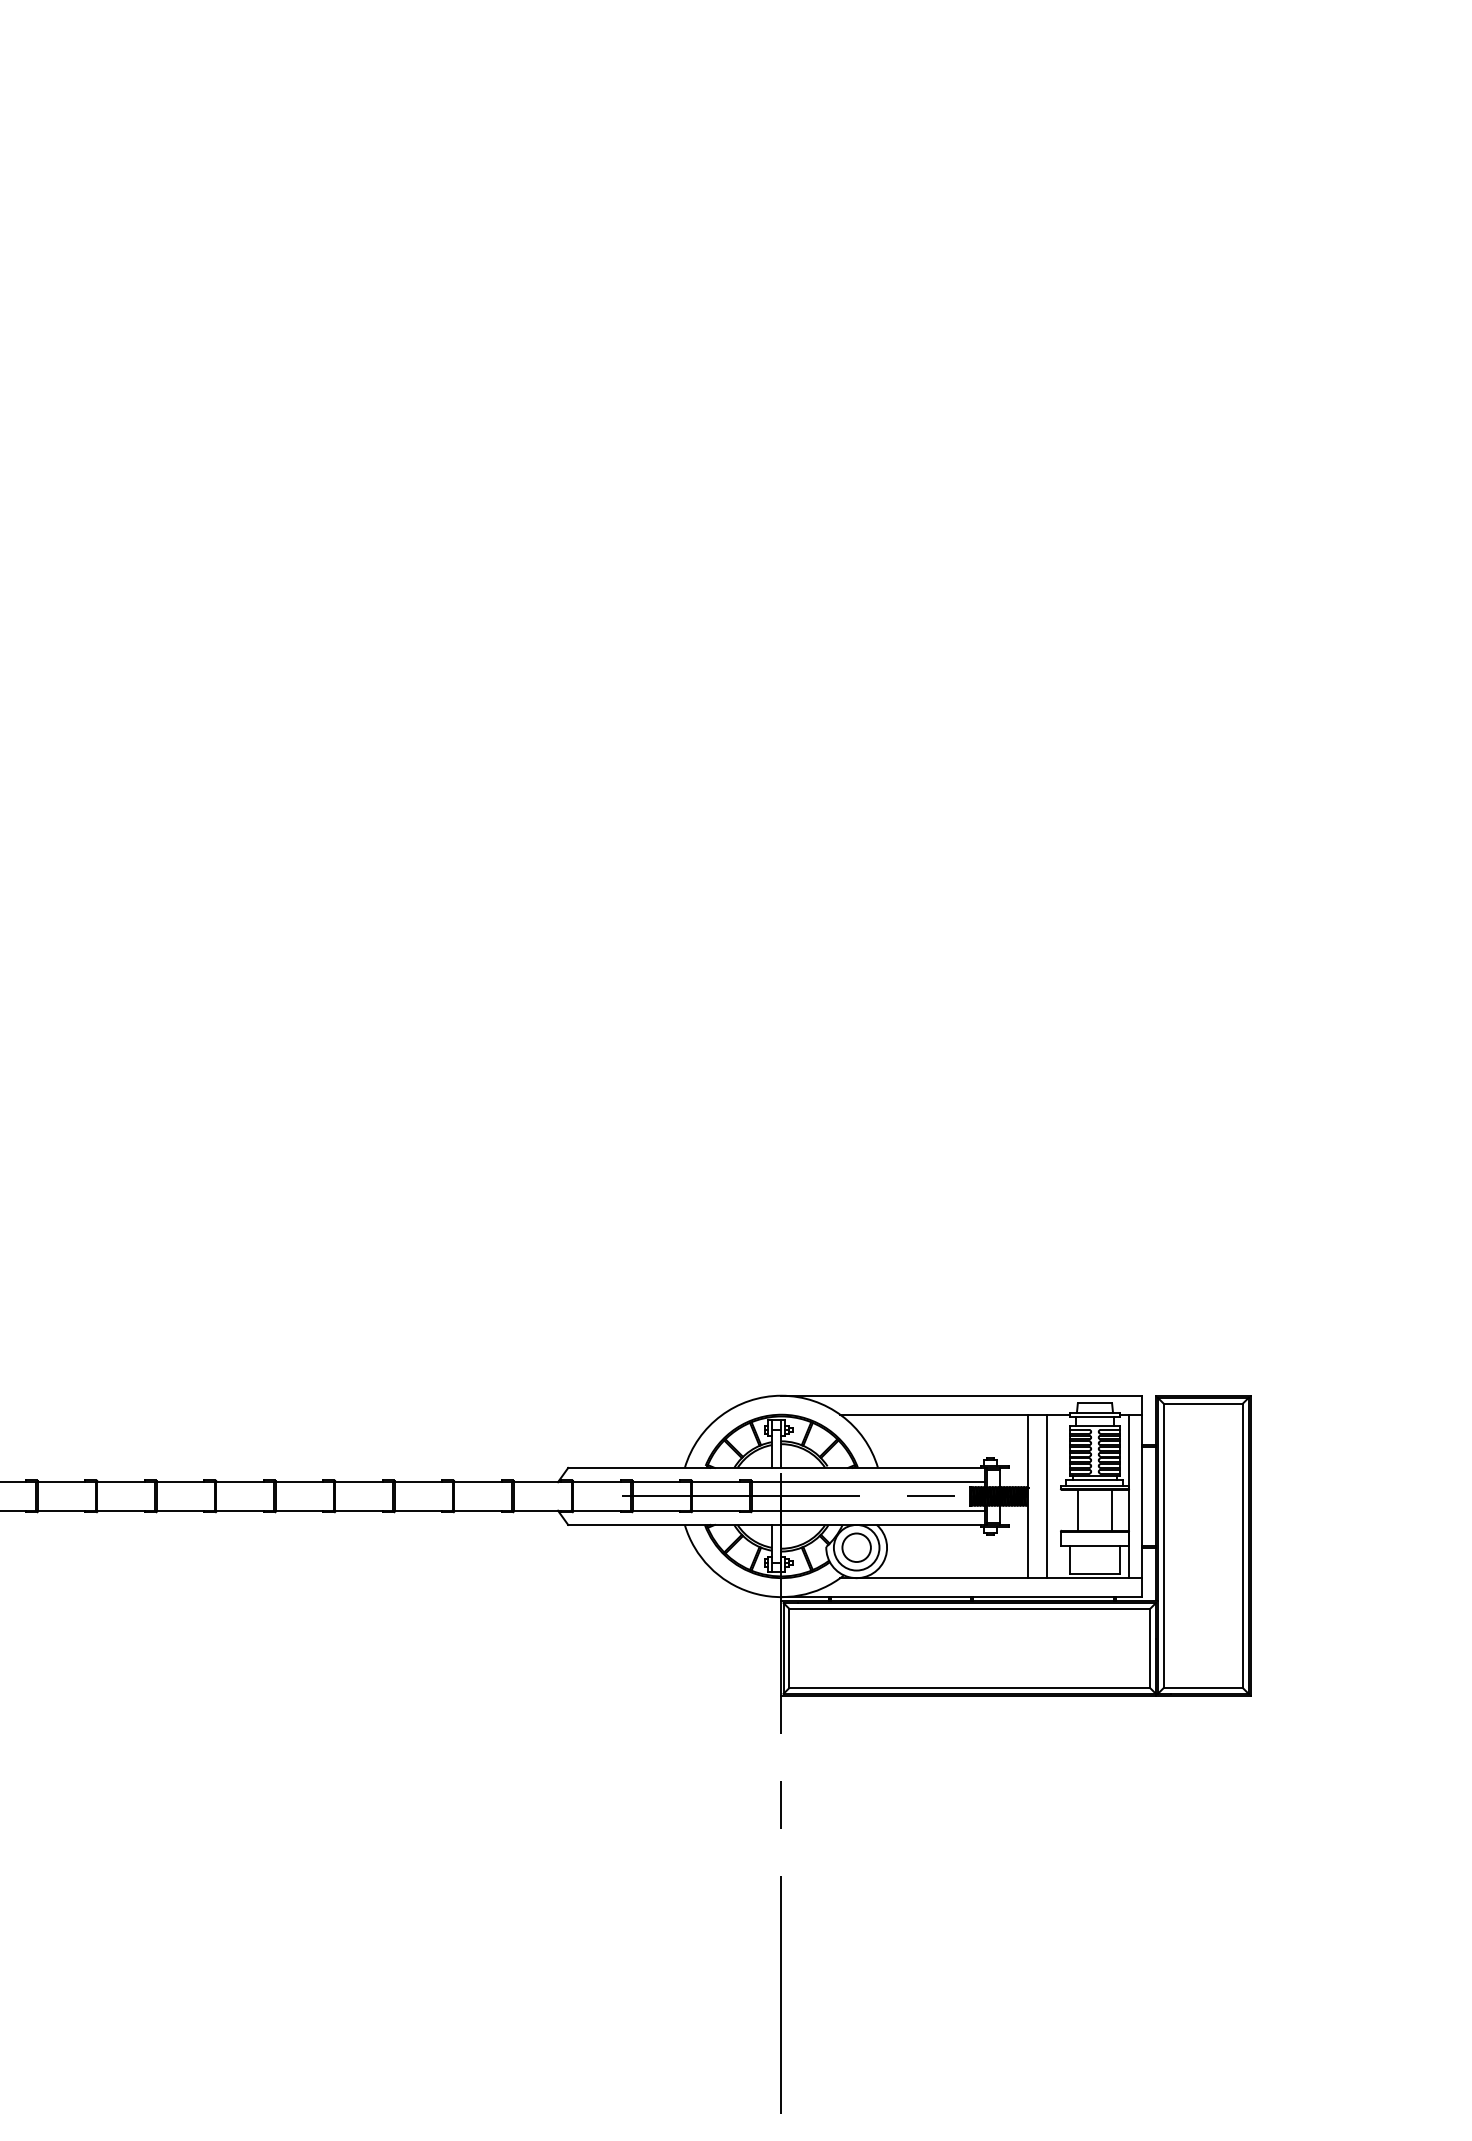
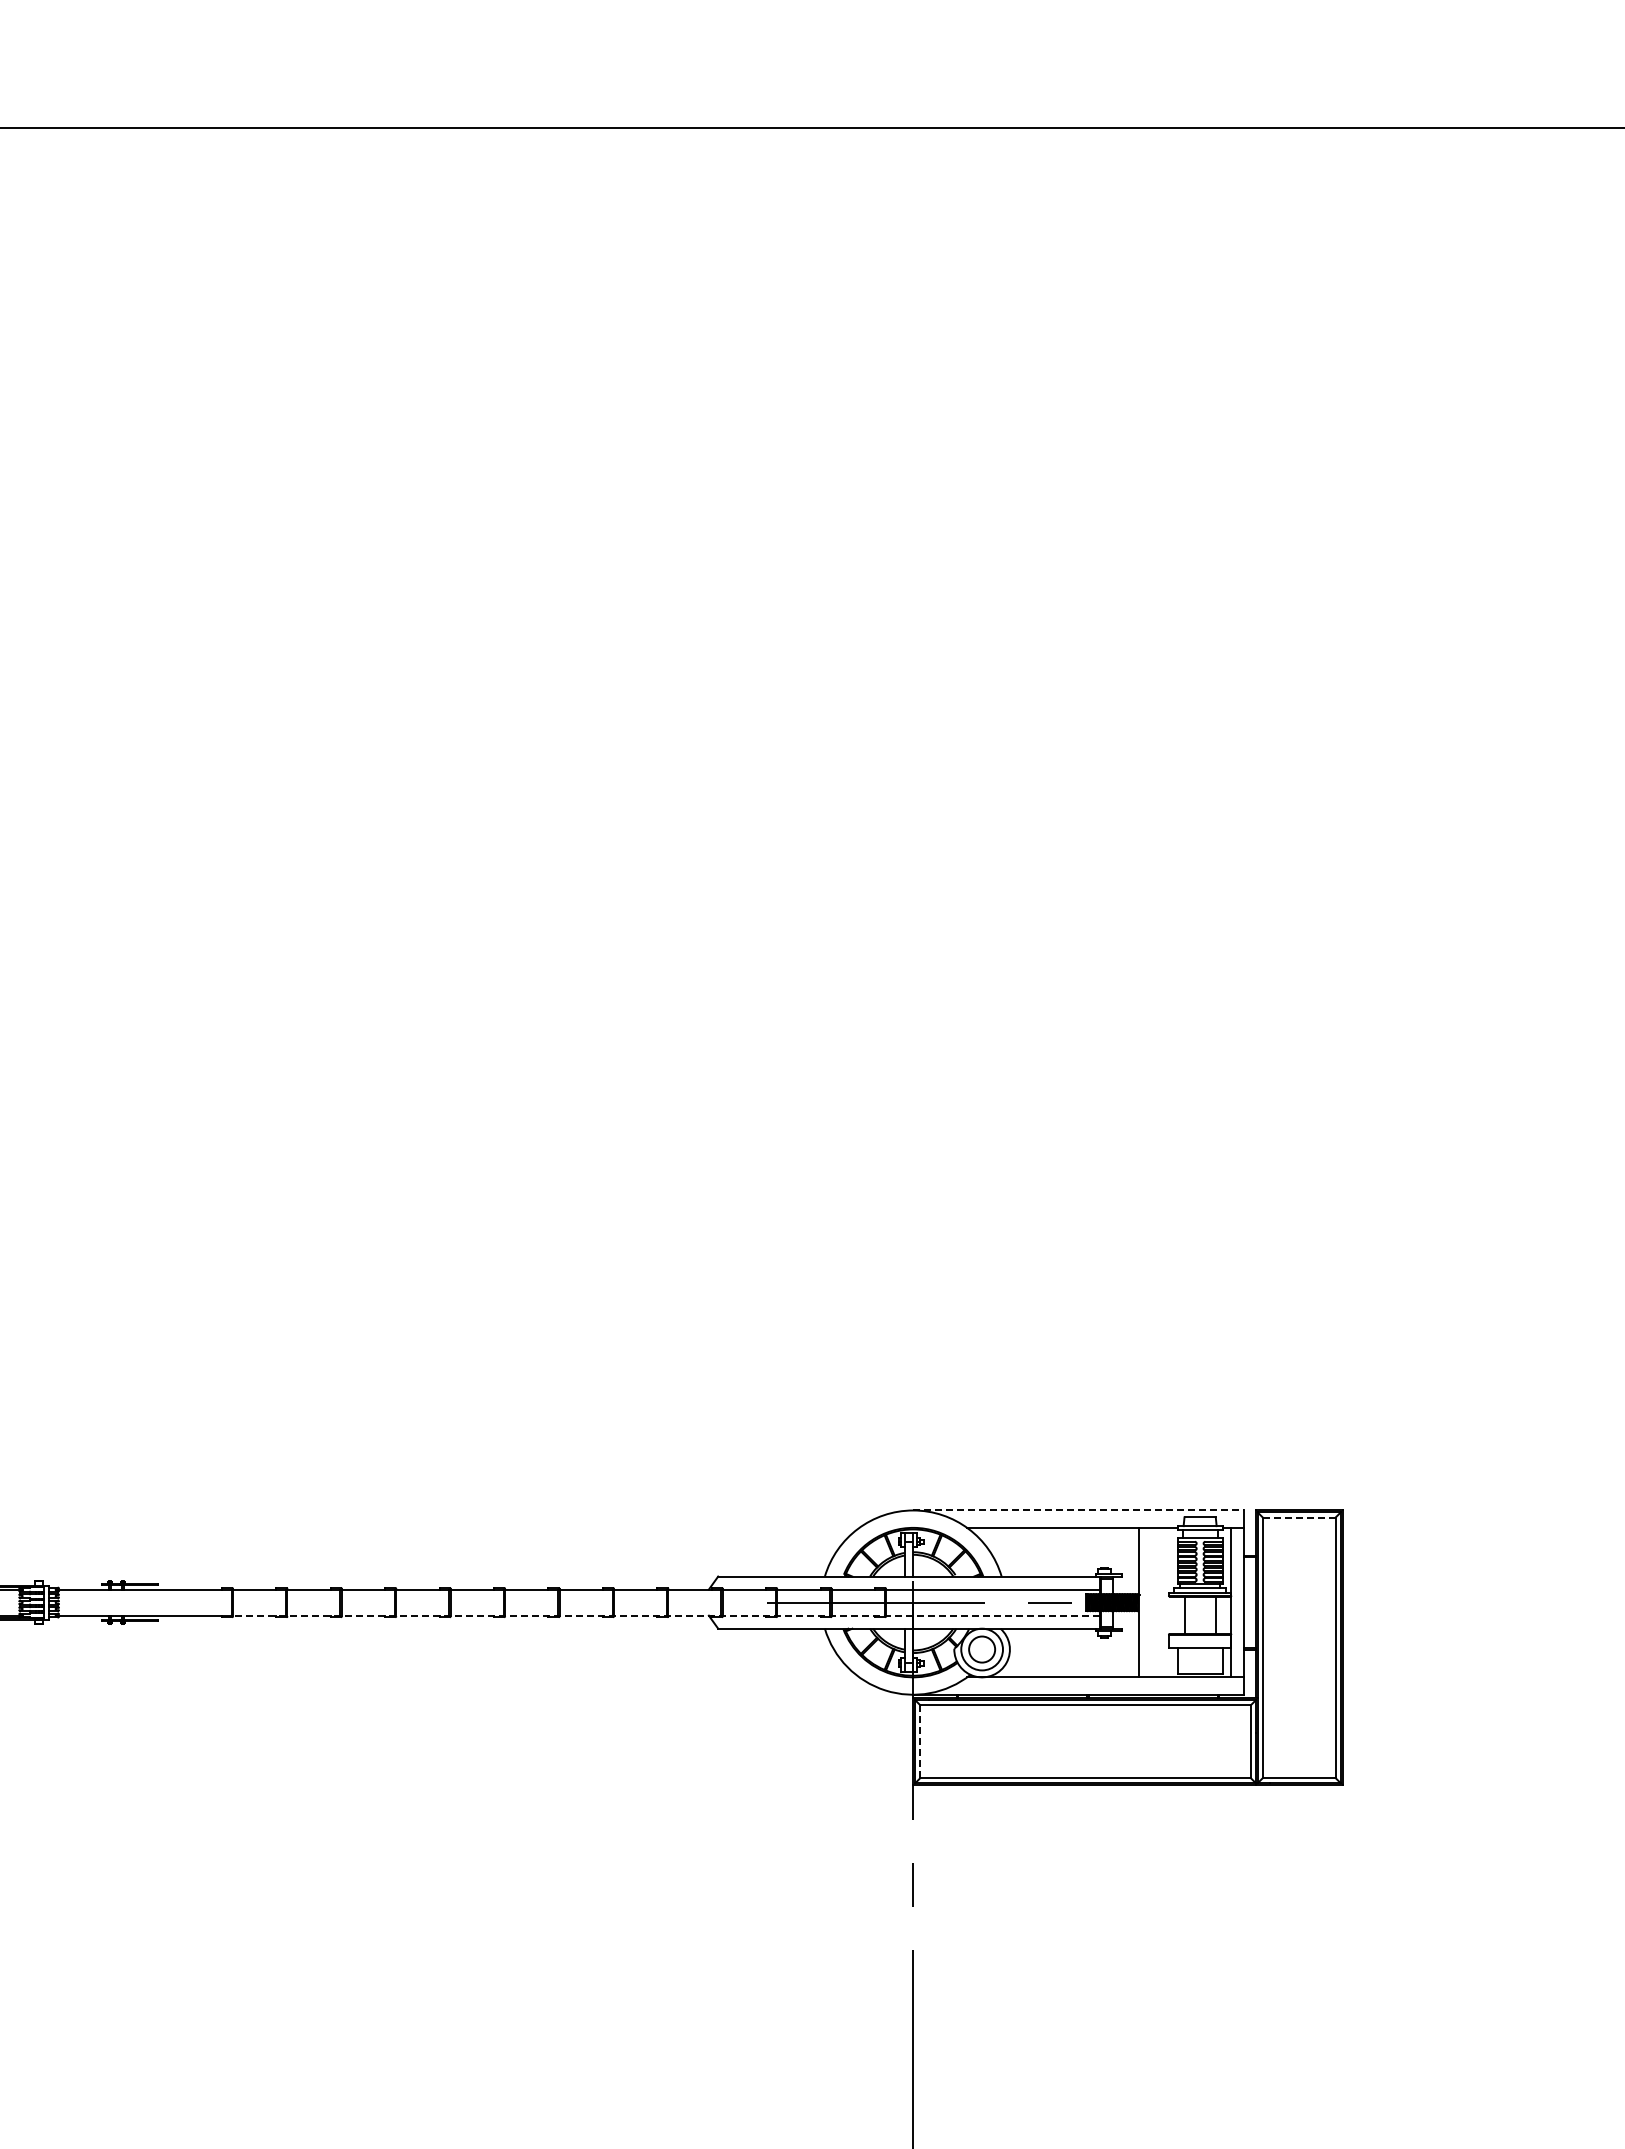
line: (962, 1395) -> (1078, 1510), solid -> dashed
line: (1203, 1403) -> (1299, 1517), solid -> dashed
line: (1047, 1496) -> (1156, 1602), removed
line: (510, 1510) -> (665, 1615), solid -> dashed
line: (789, 1648) -> (920, 1741), solid -> dashed

